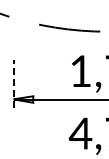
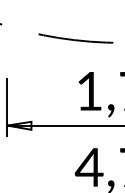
line: (13, 84) -> (7, 107), dashed -> solid

